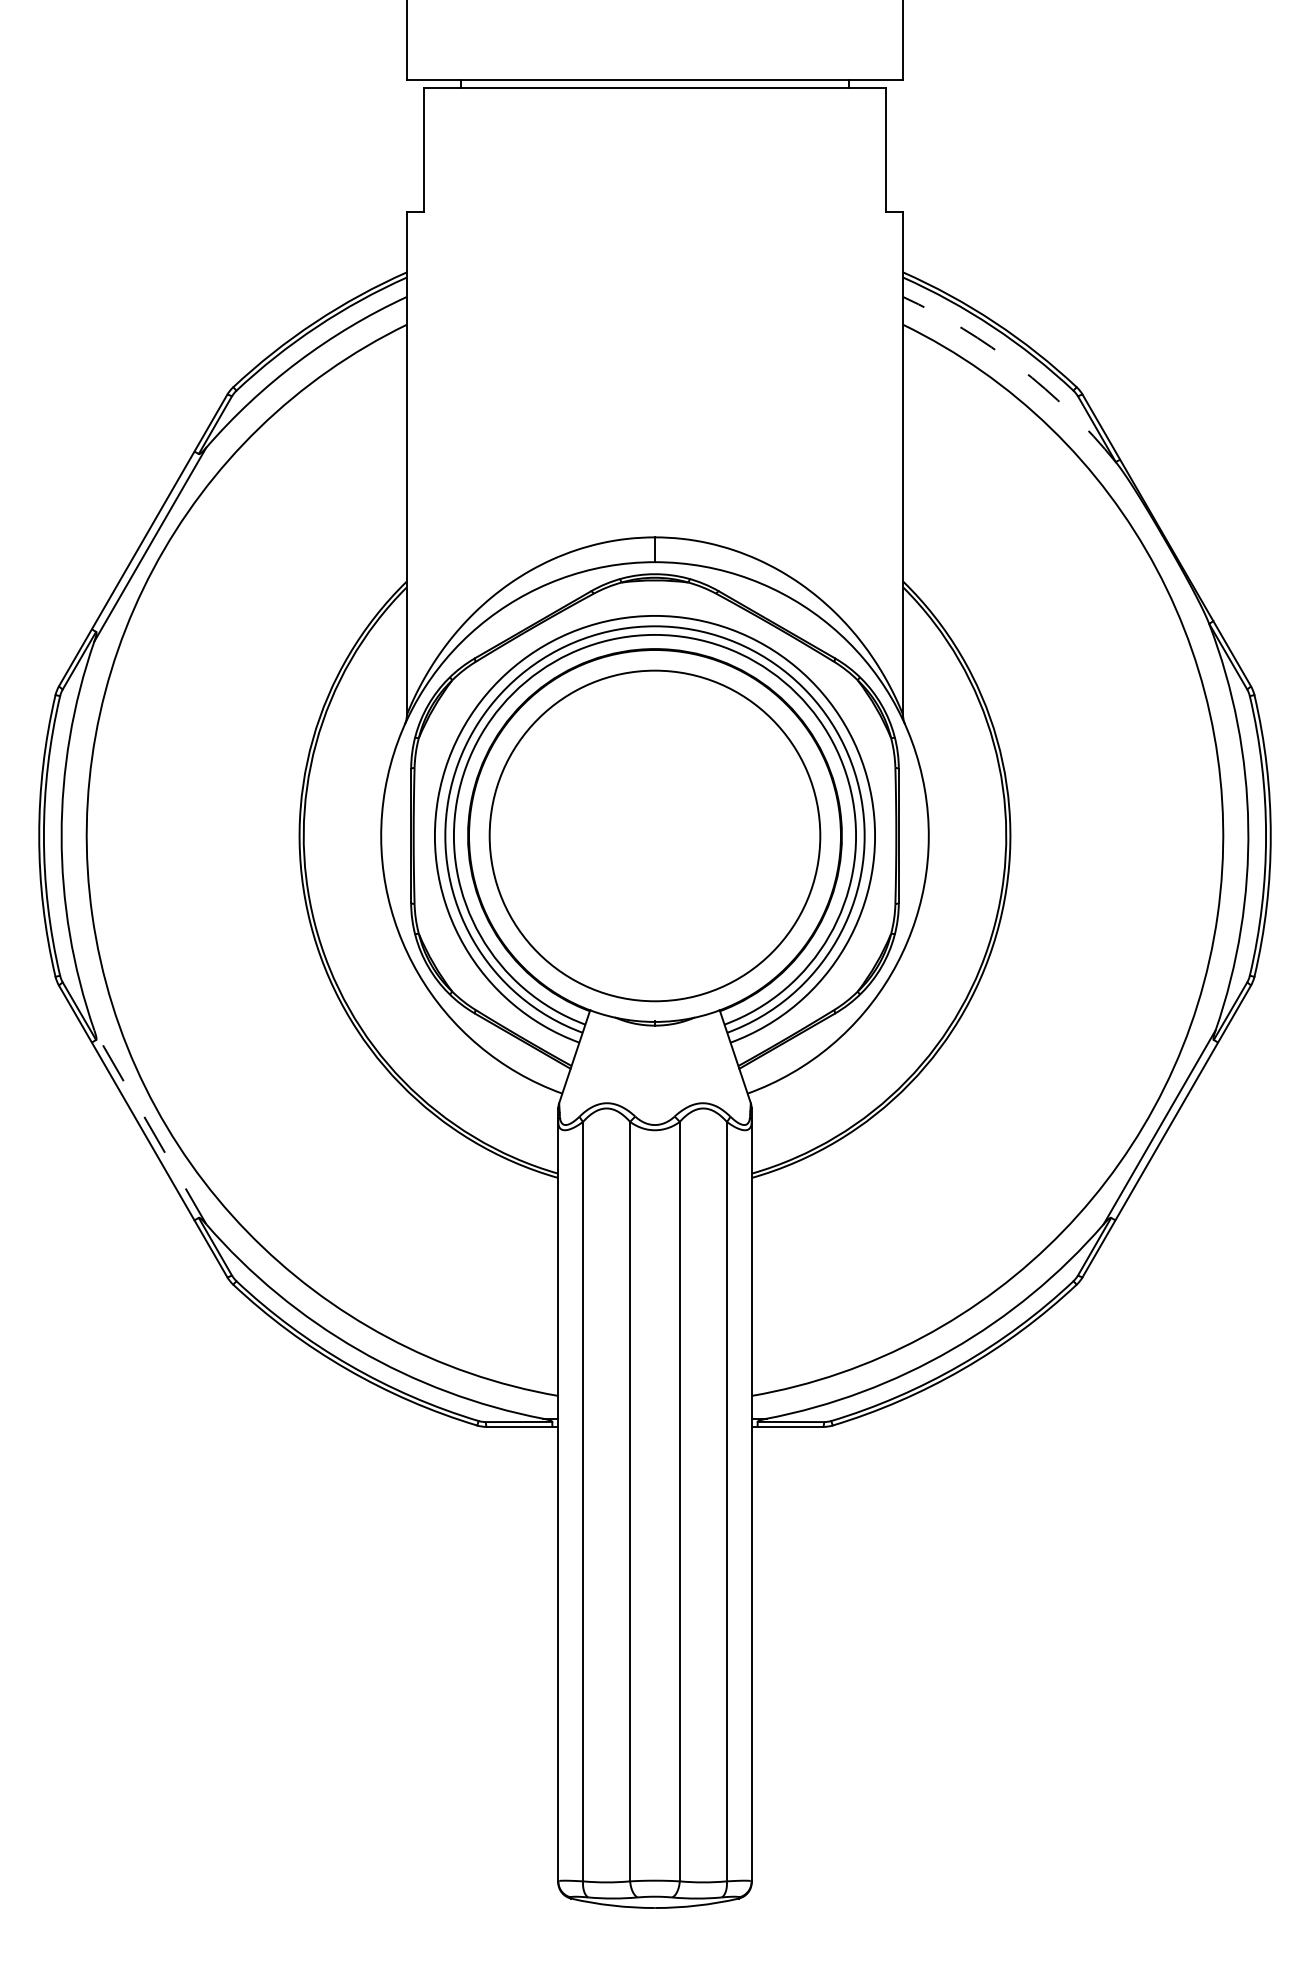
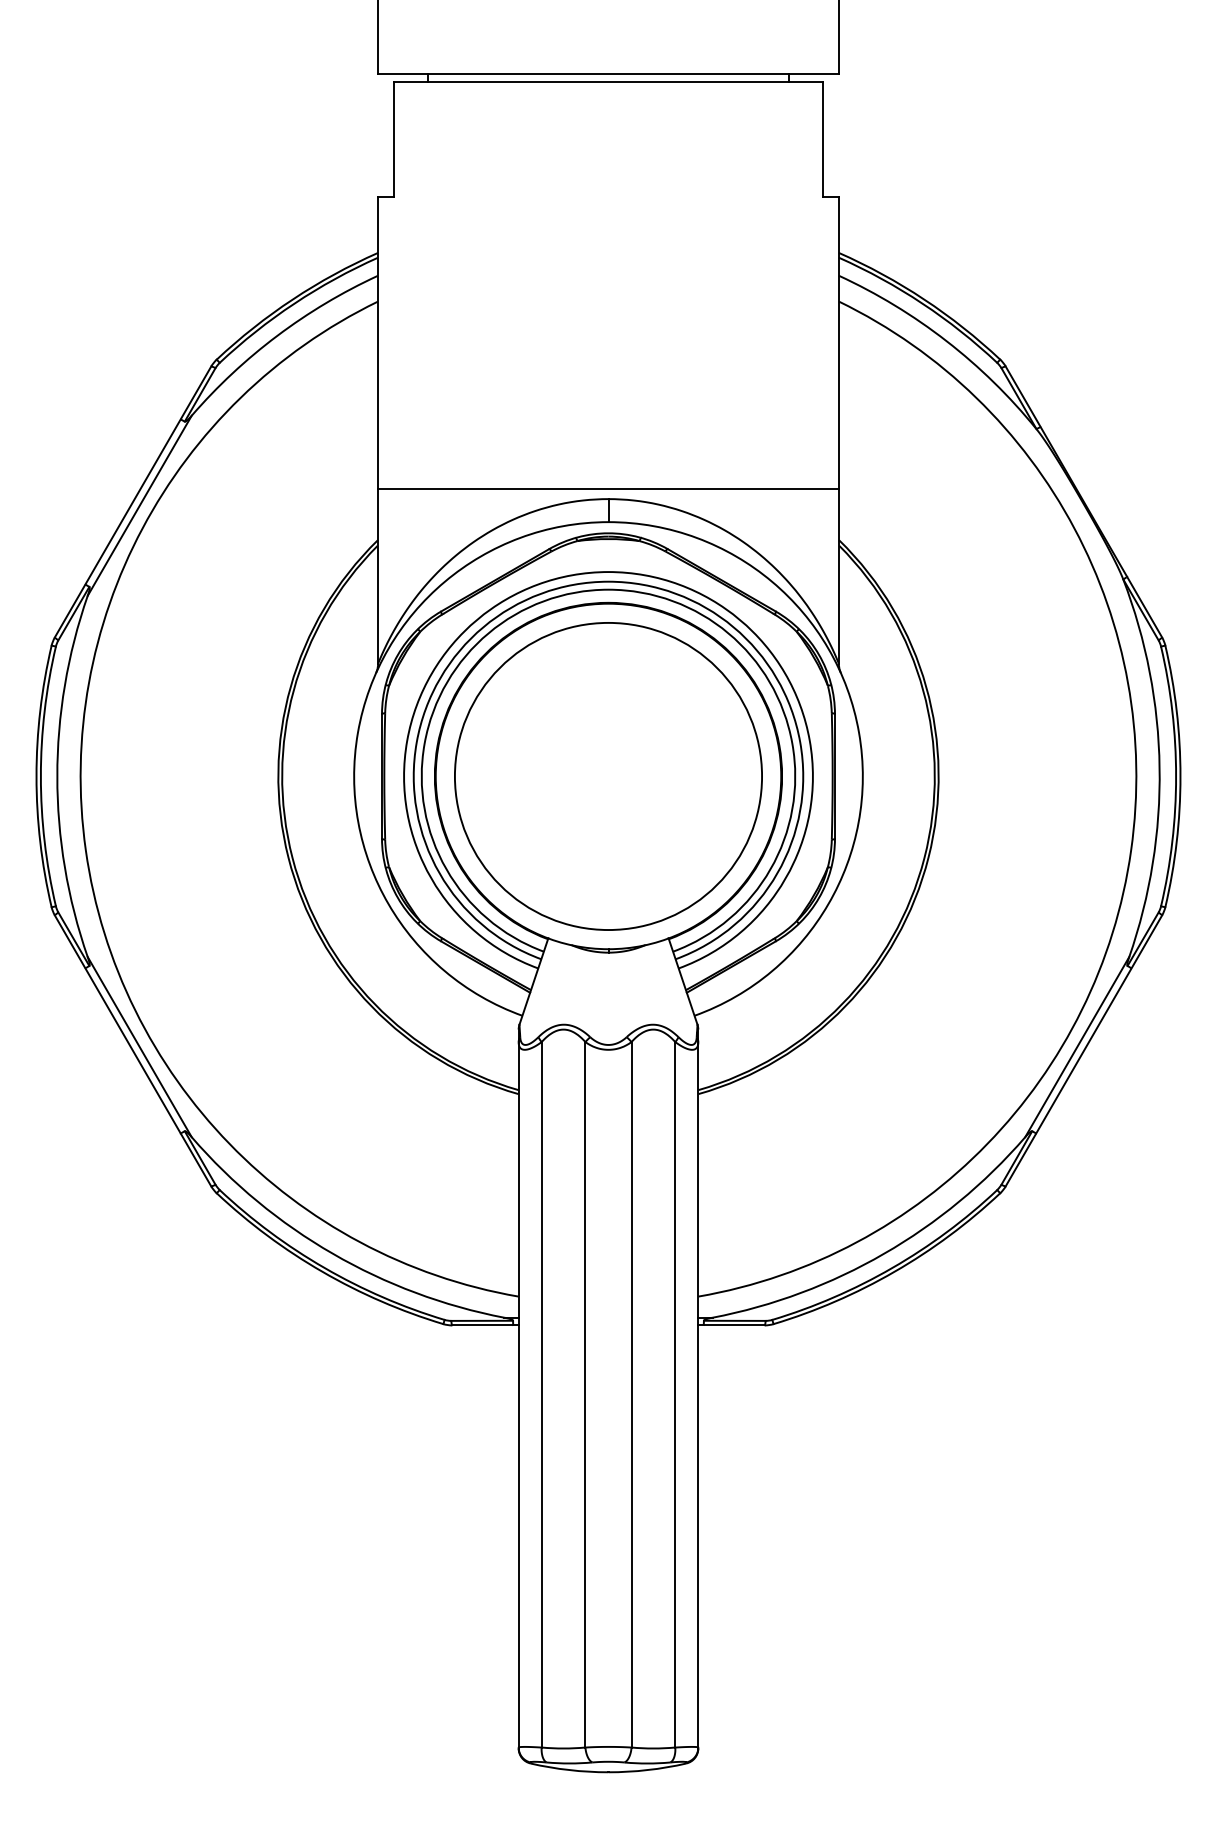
arc: (1018, 367) -> (946, 341), dashed -> solid
line: (654, 526) -> (608, 488), added
line: (150, 1126) -> (139, 1046), dashed -> solid

